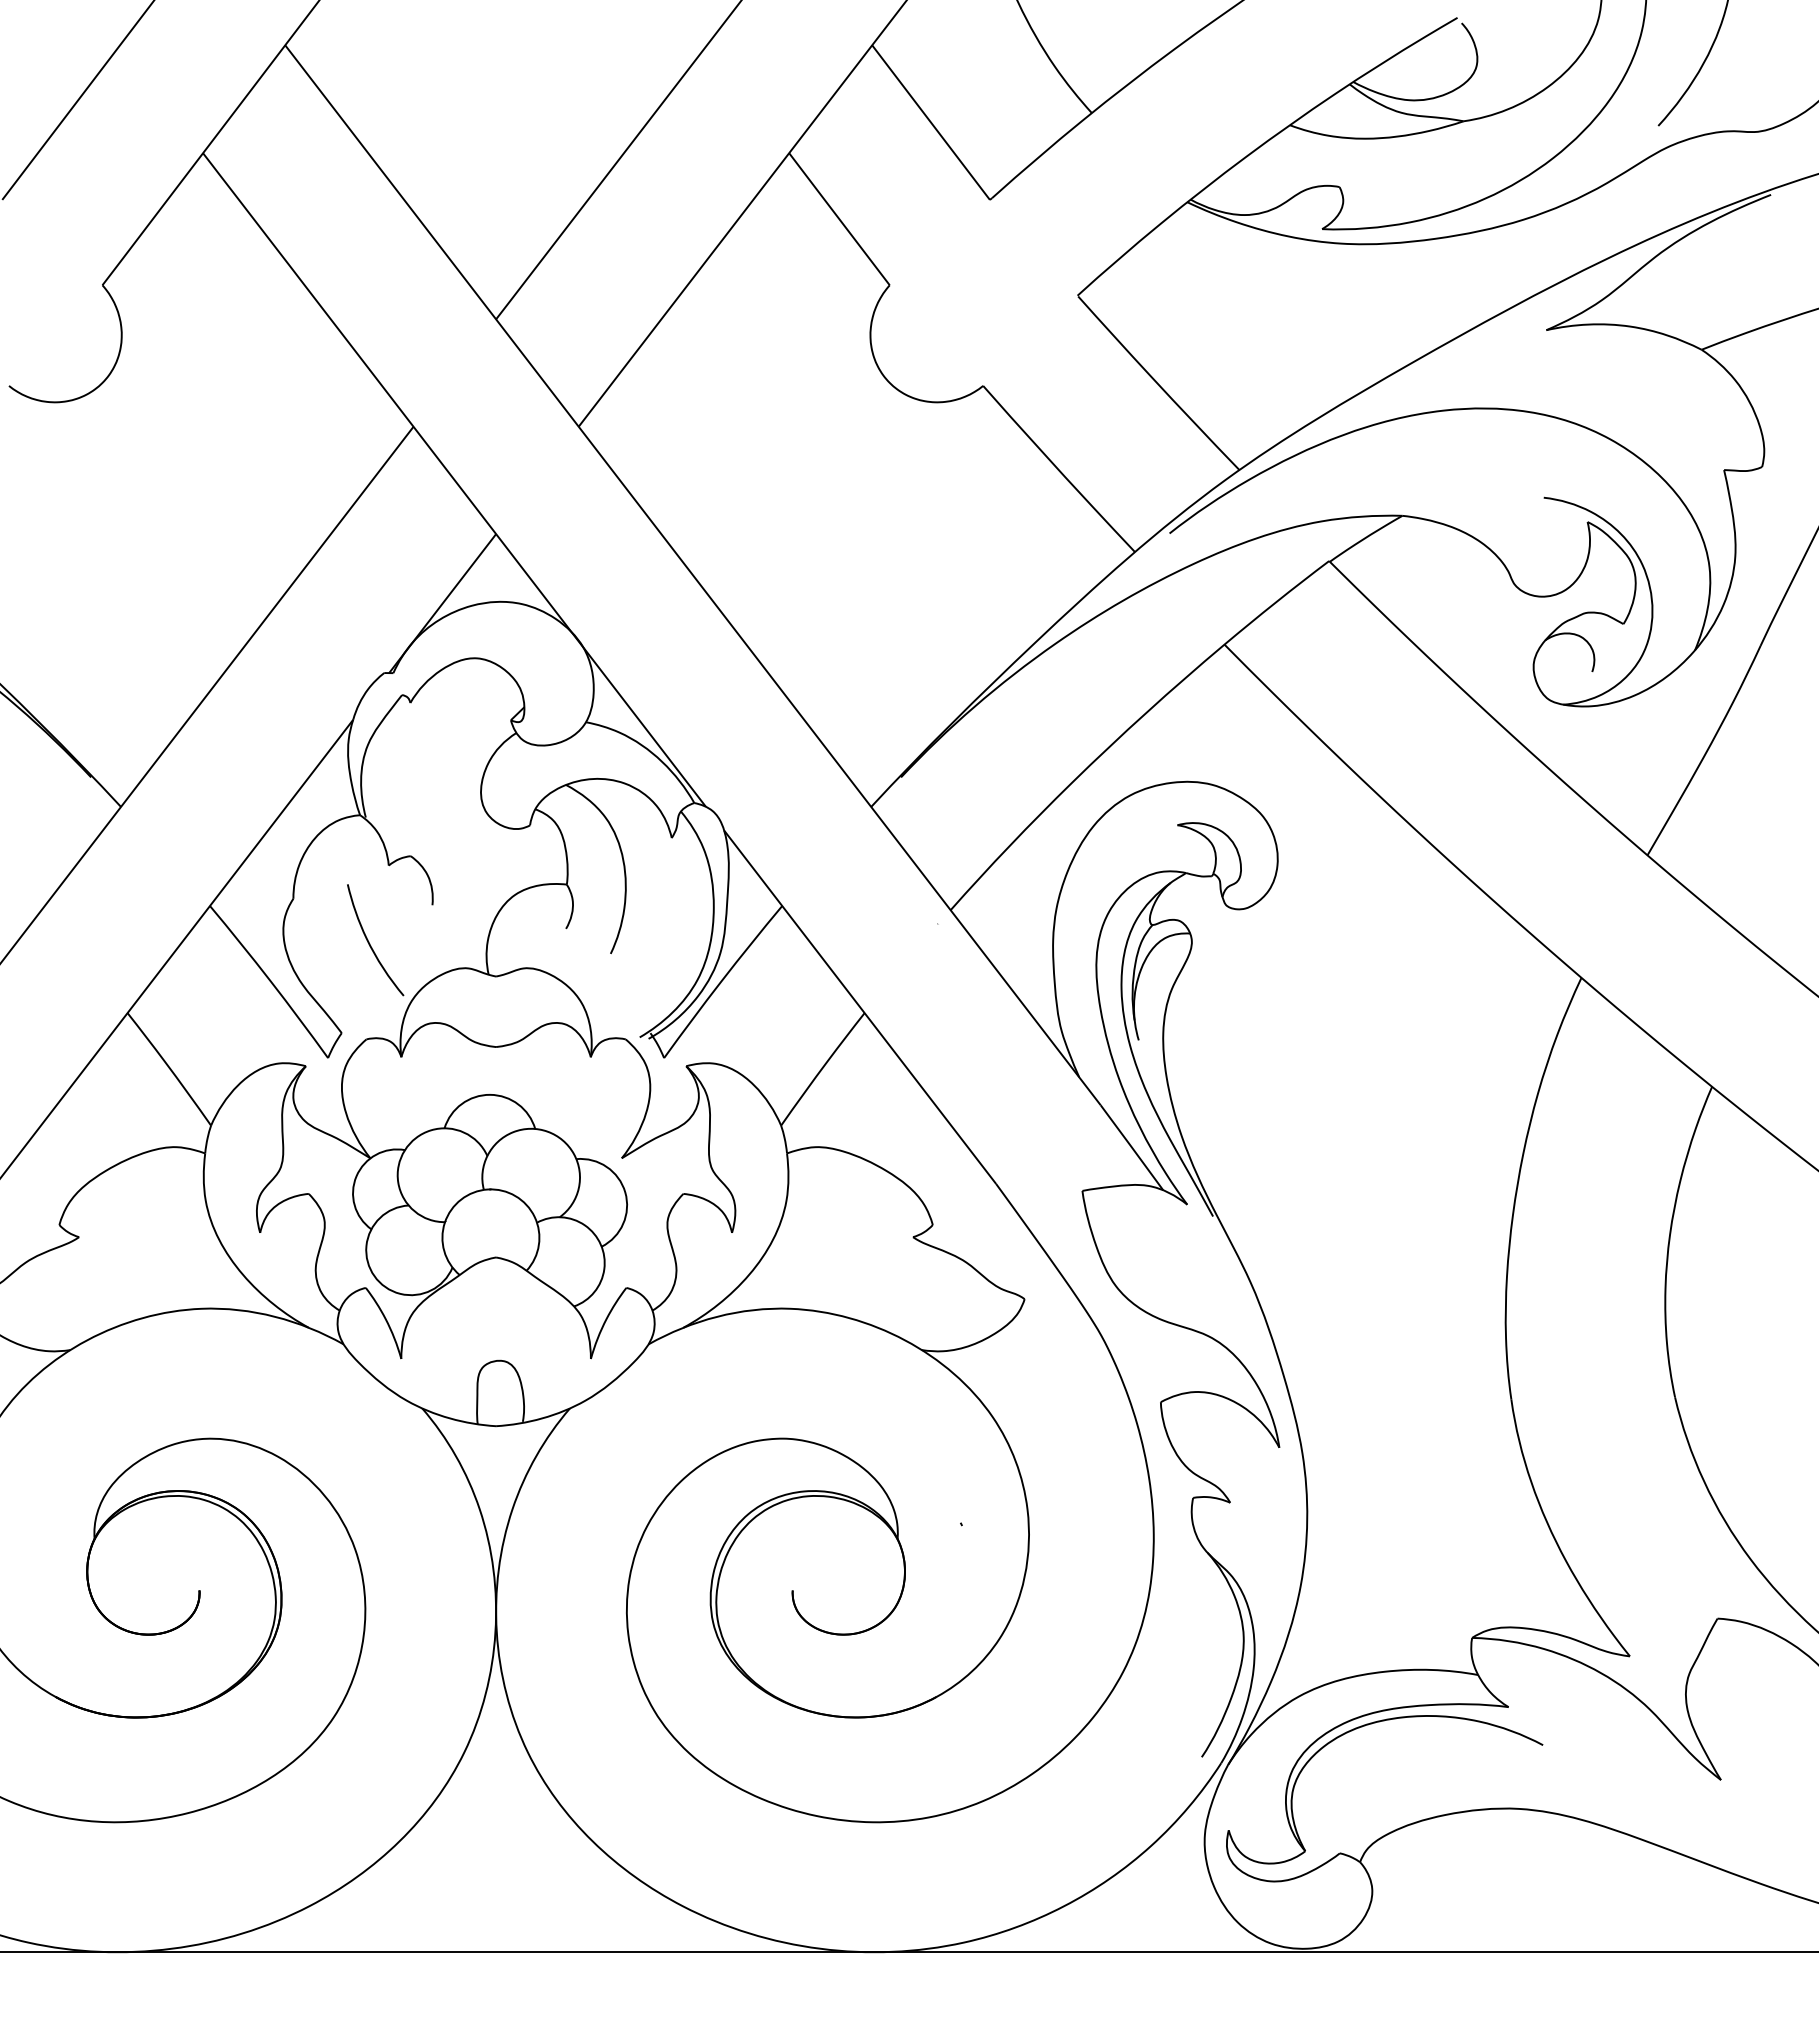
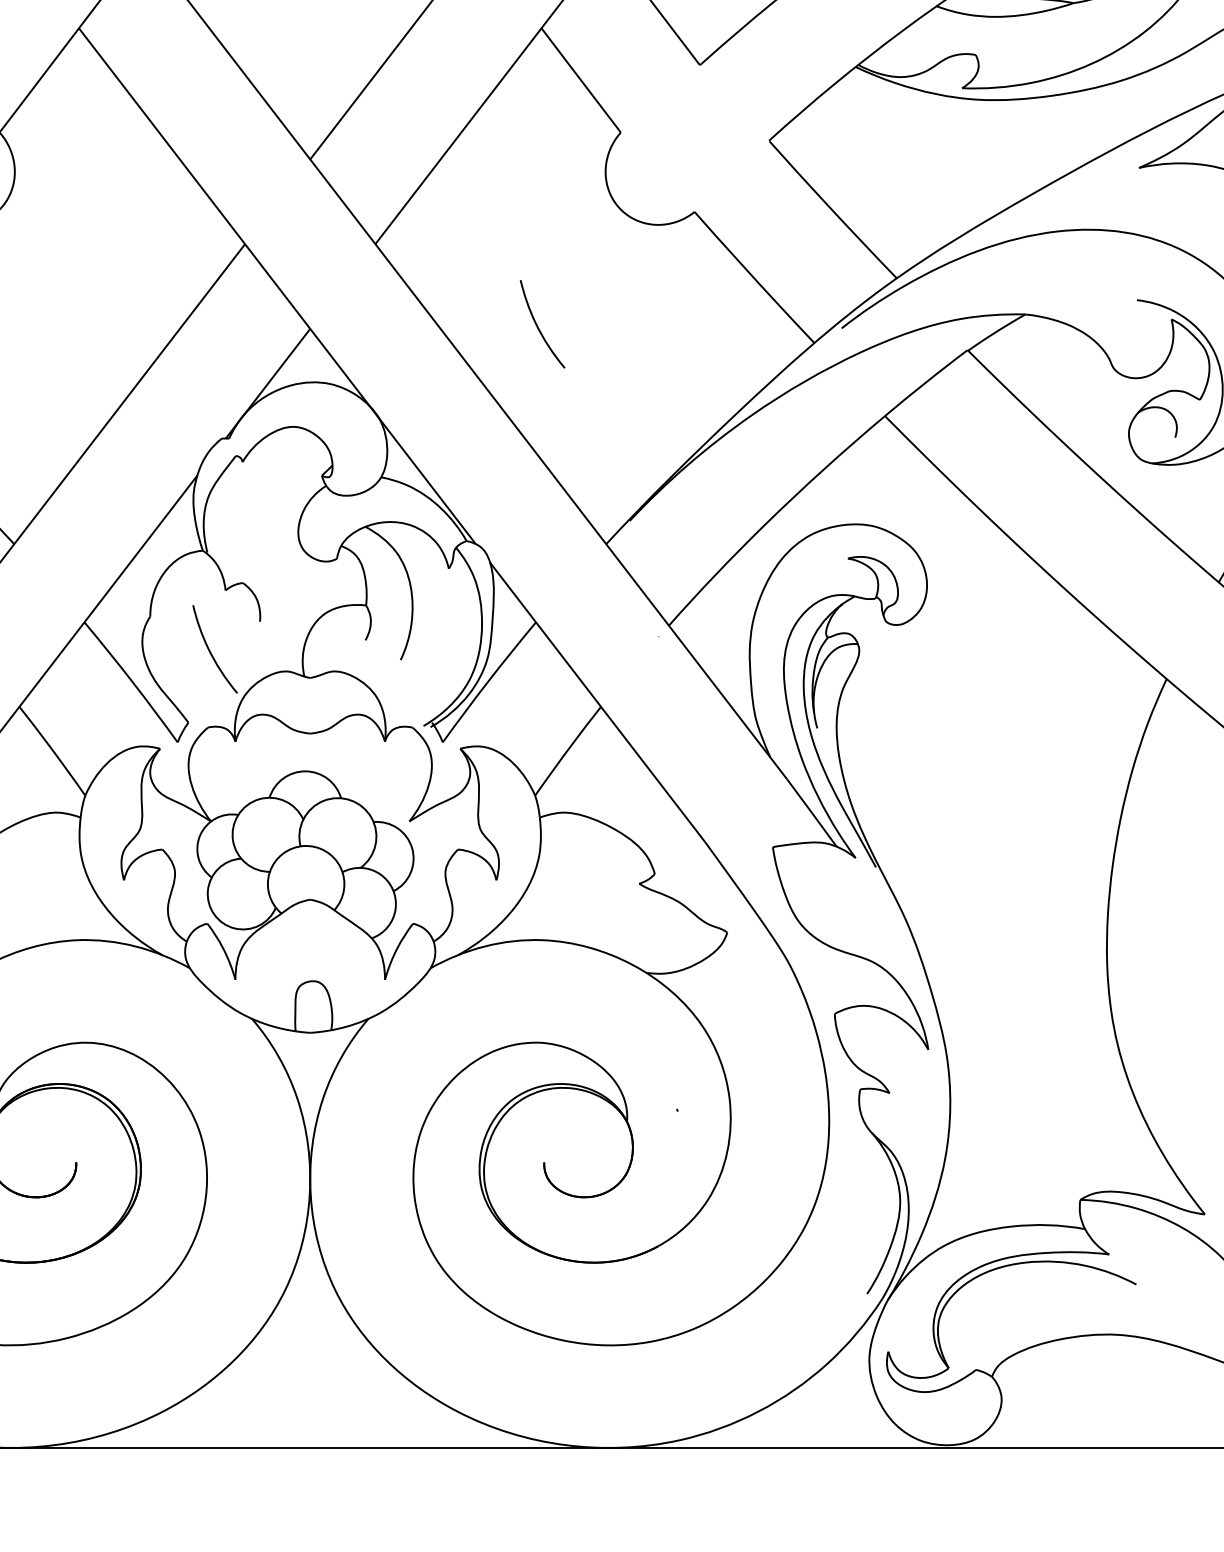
curve: (785, 531) -> (538, 326), added

